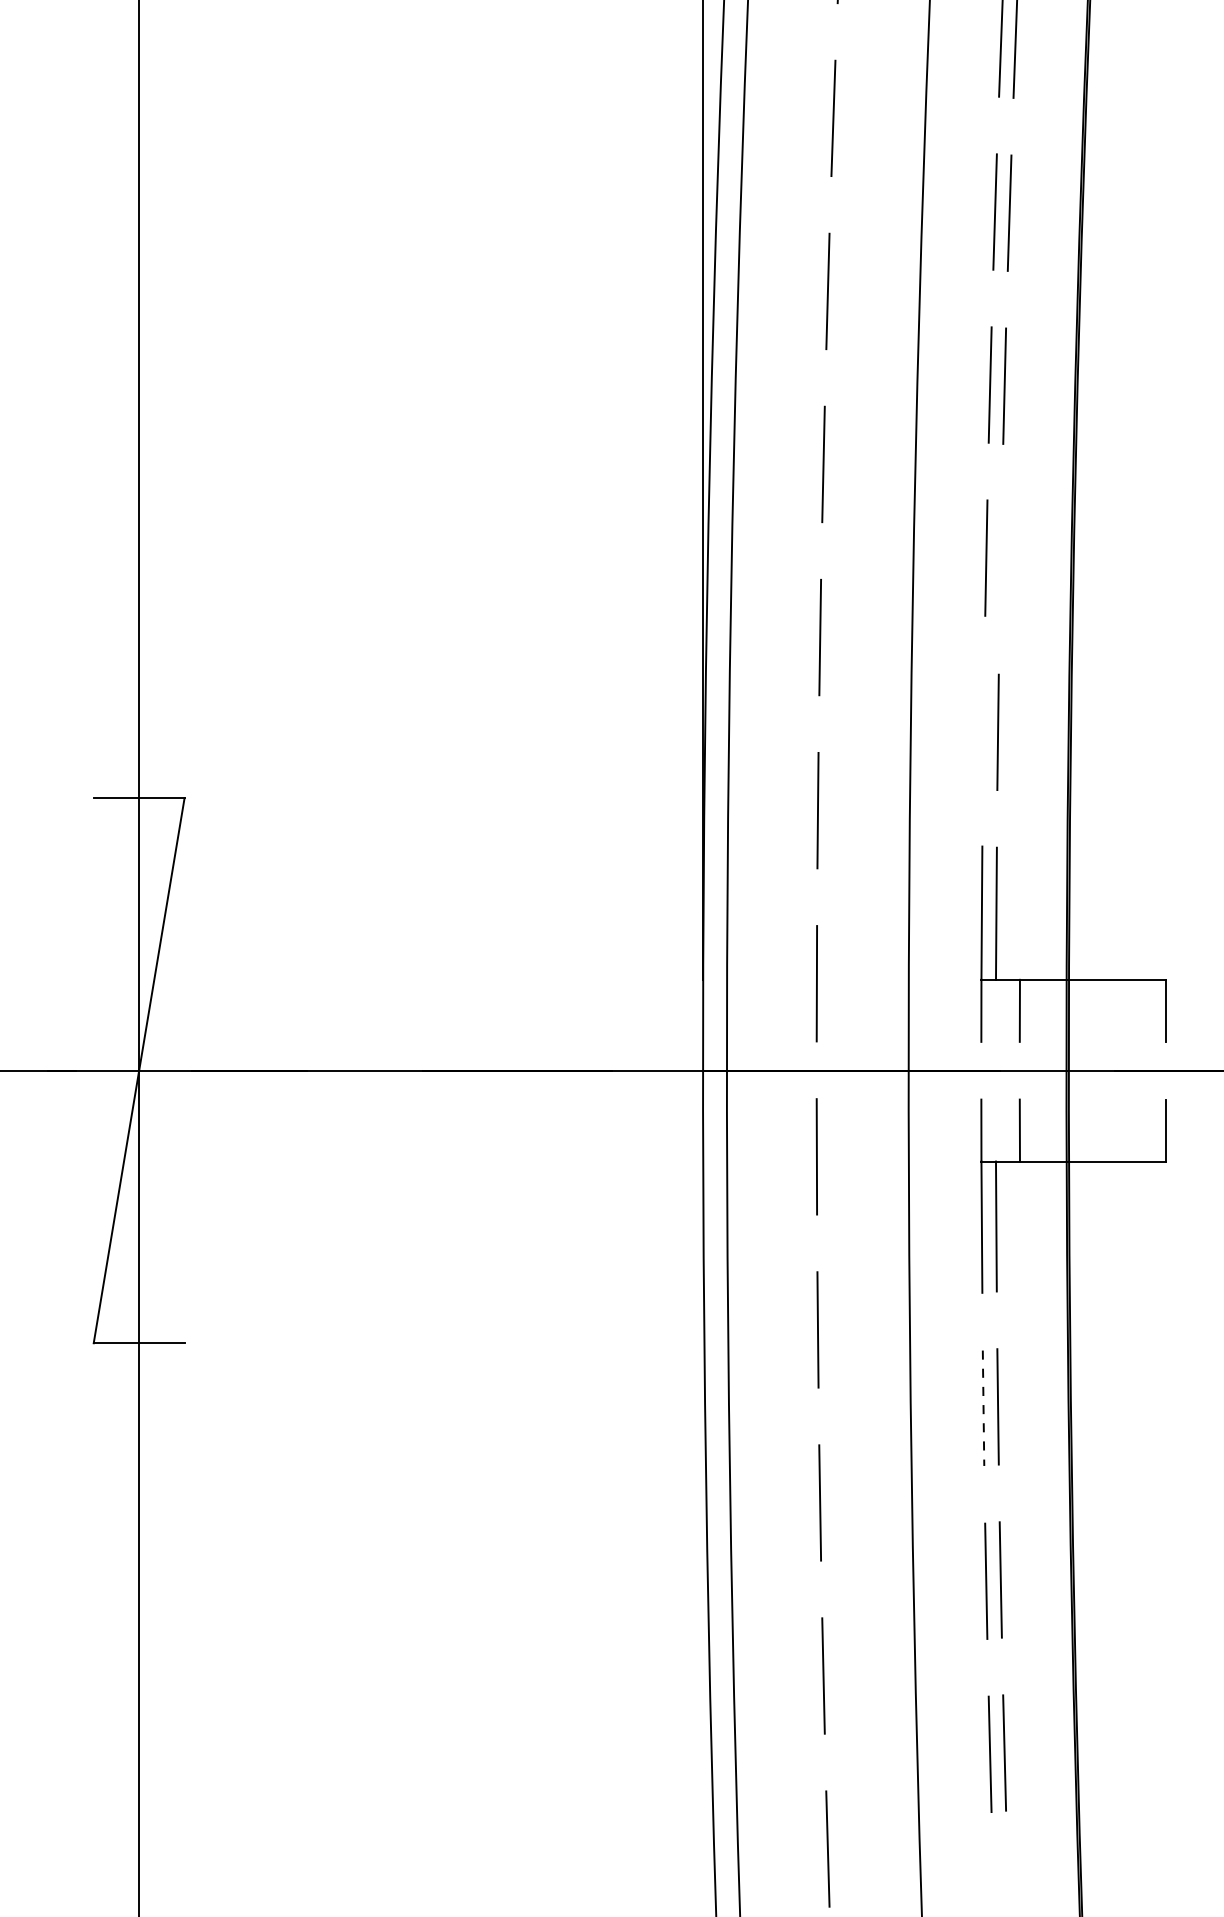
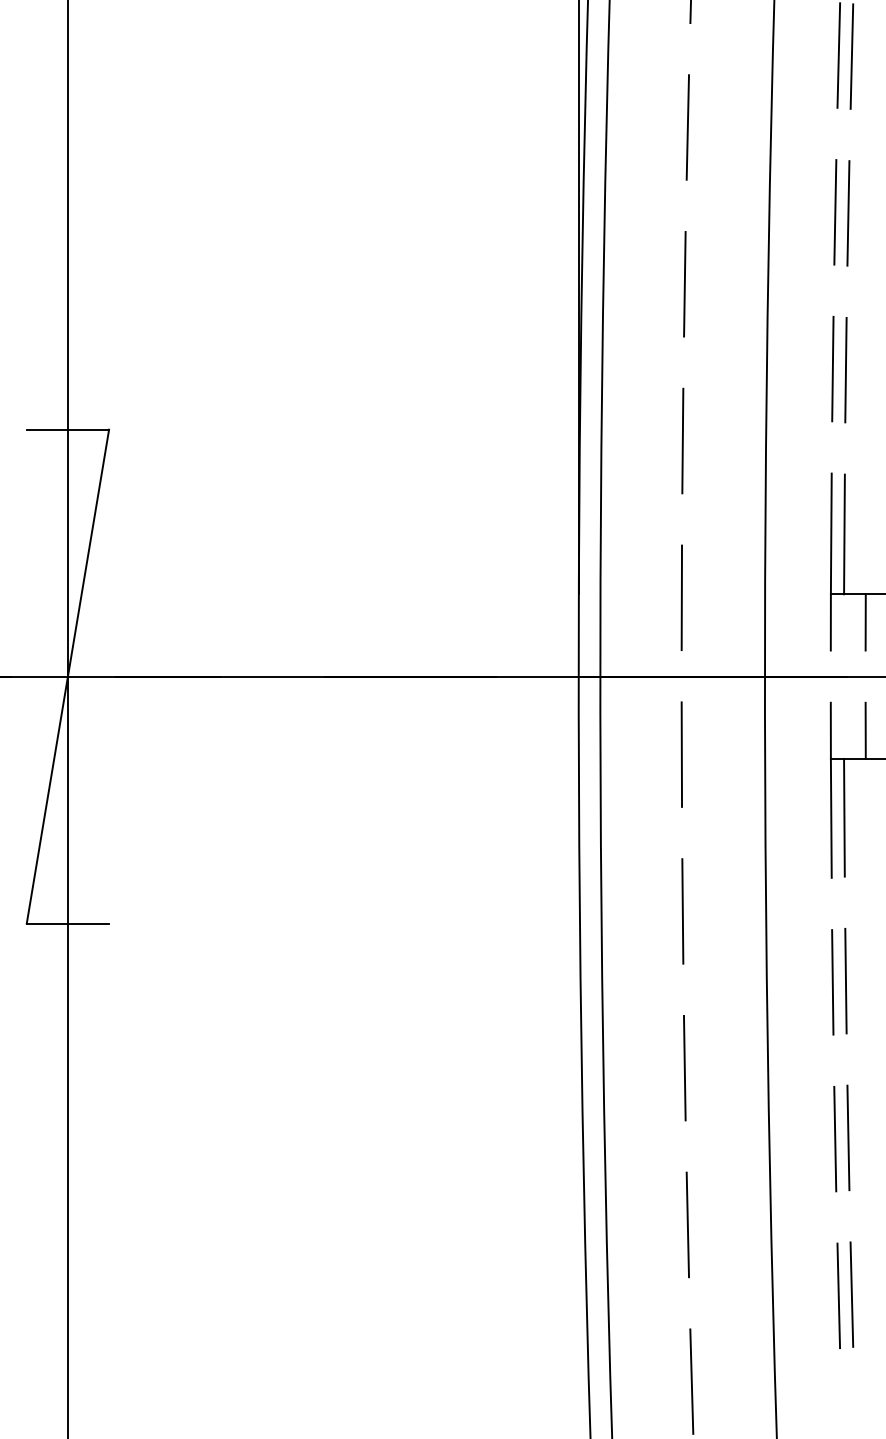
line: (1000, 559) -> (848, 213), added
line: (983, 730) -> (832, 368), added
line: (983, 1408) -> (832, 982), dashed -> solid

